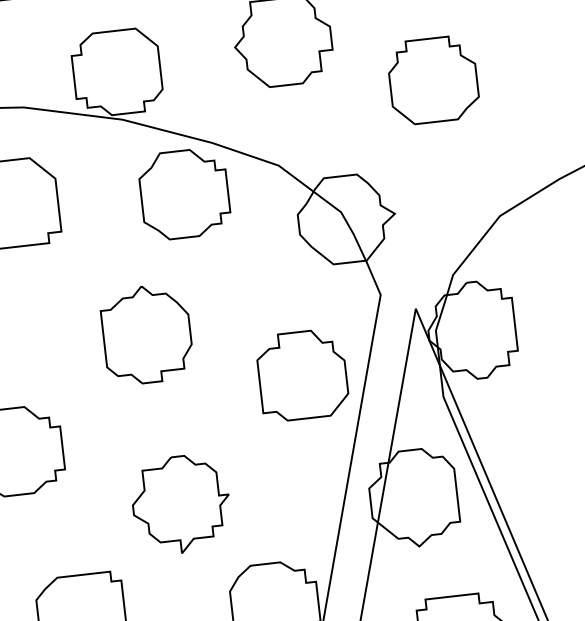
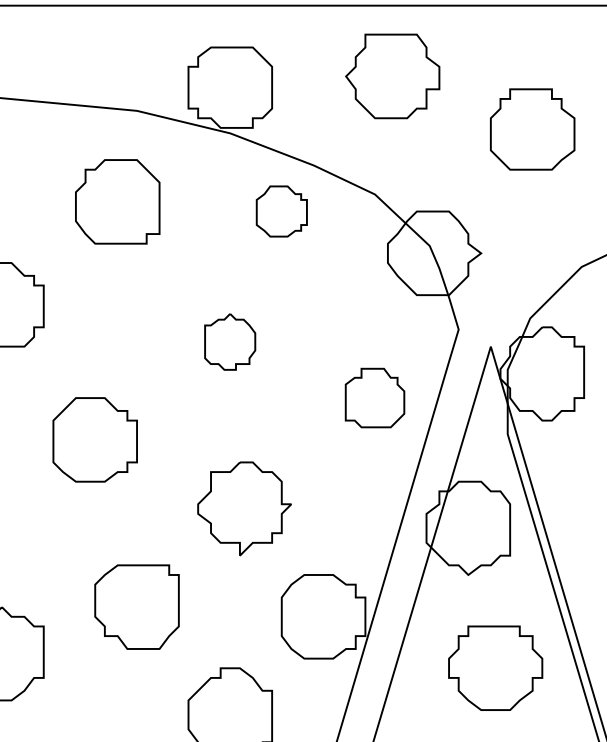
part: (184, 194) -> (281, 211), size x0.6
part: (146, 334) -> (229, 341), size x0.6
part: (301, 374) -> (374, 397), size x0.7

